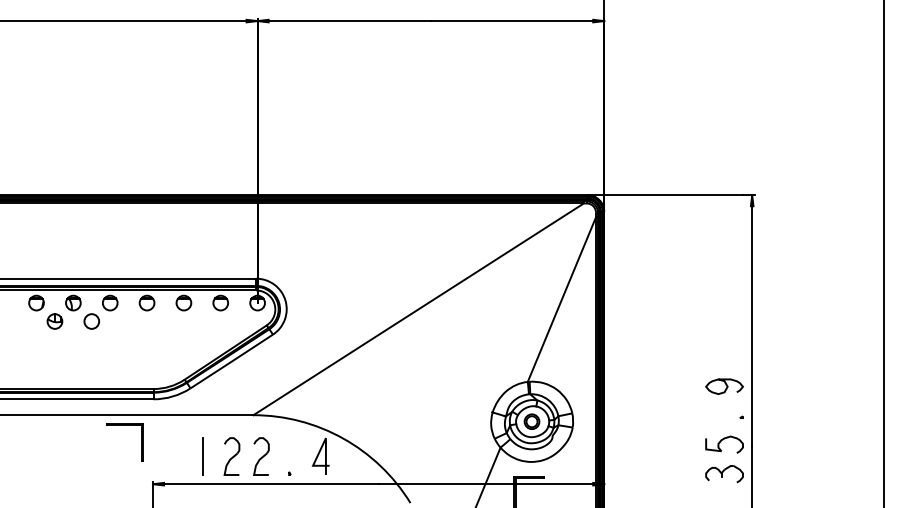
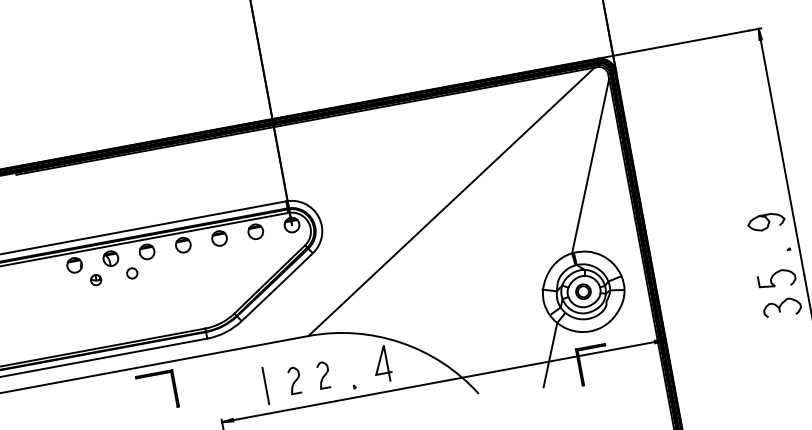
part: (54, 321) -> (95, 280), size x0.7
circle: (91, 321) -> (132, 273), size x0.7
part: (124, 425) -> (153, 375), moved
part: (231, 456) -> (294, 380), size x0.7
part: (261, 456) -> (323, 375), size x0.7

